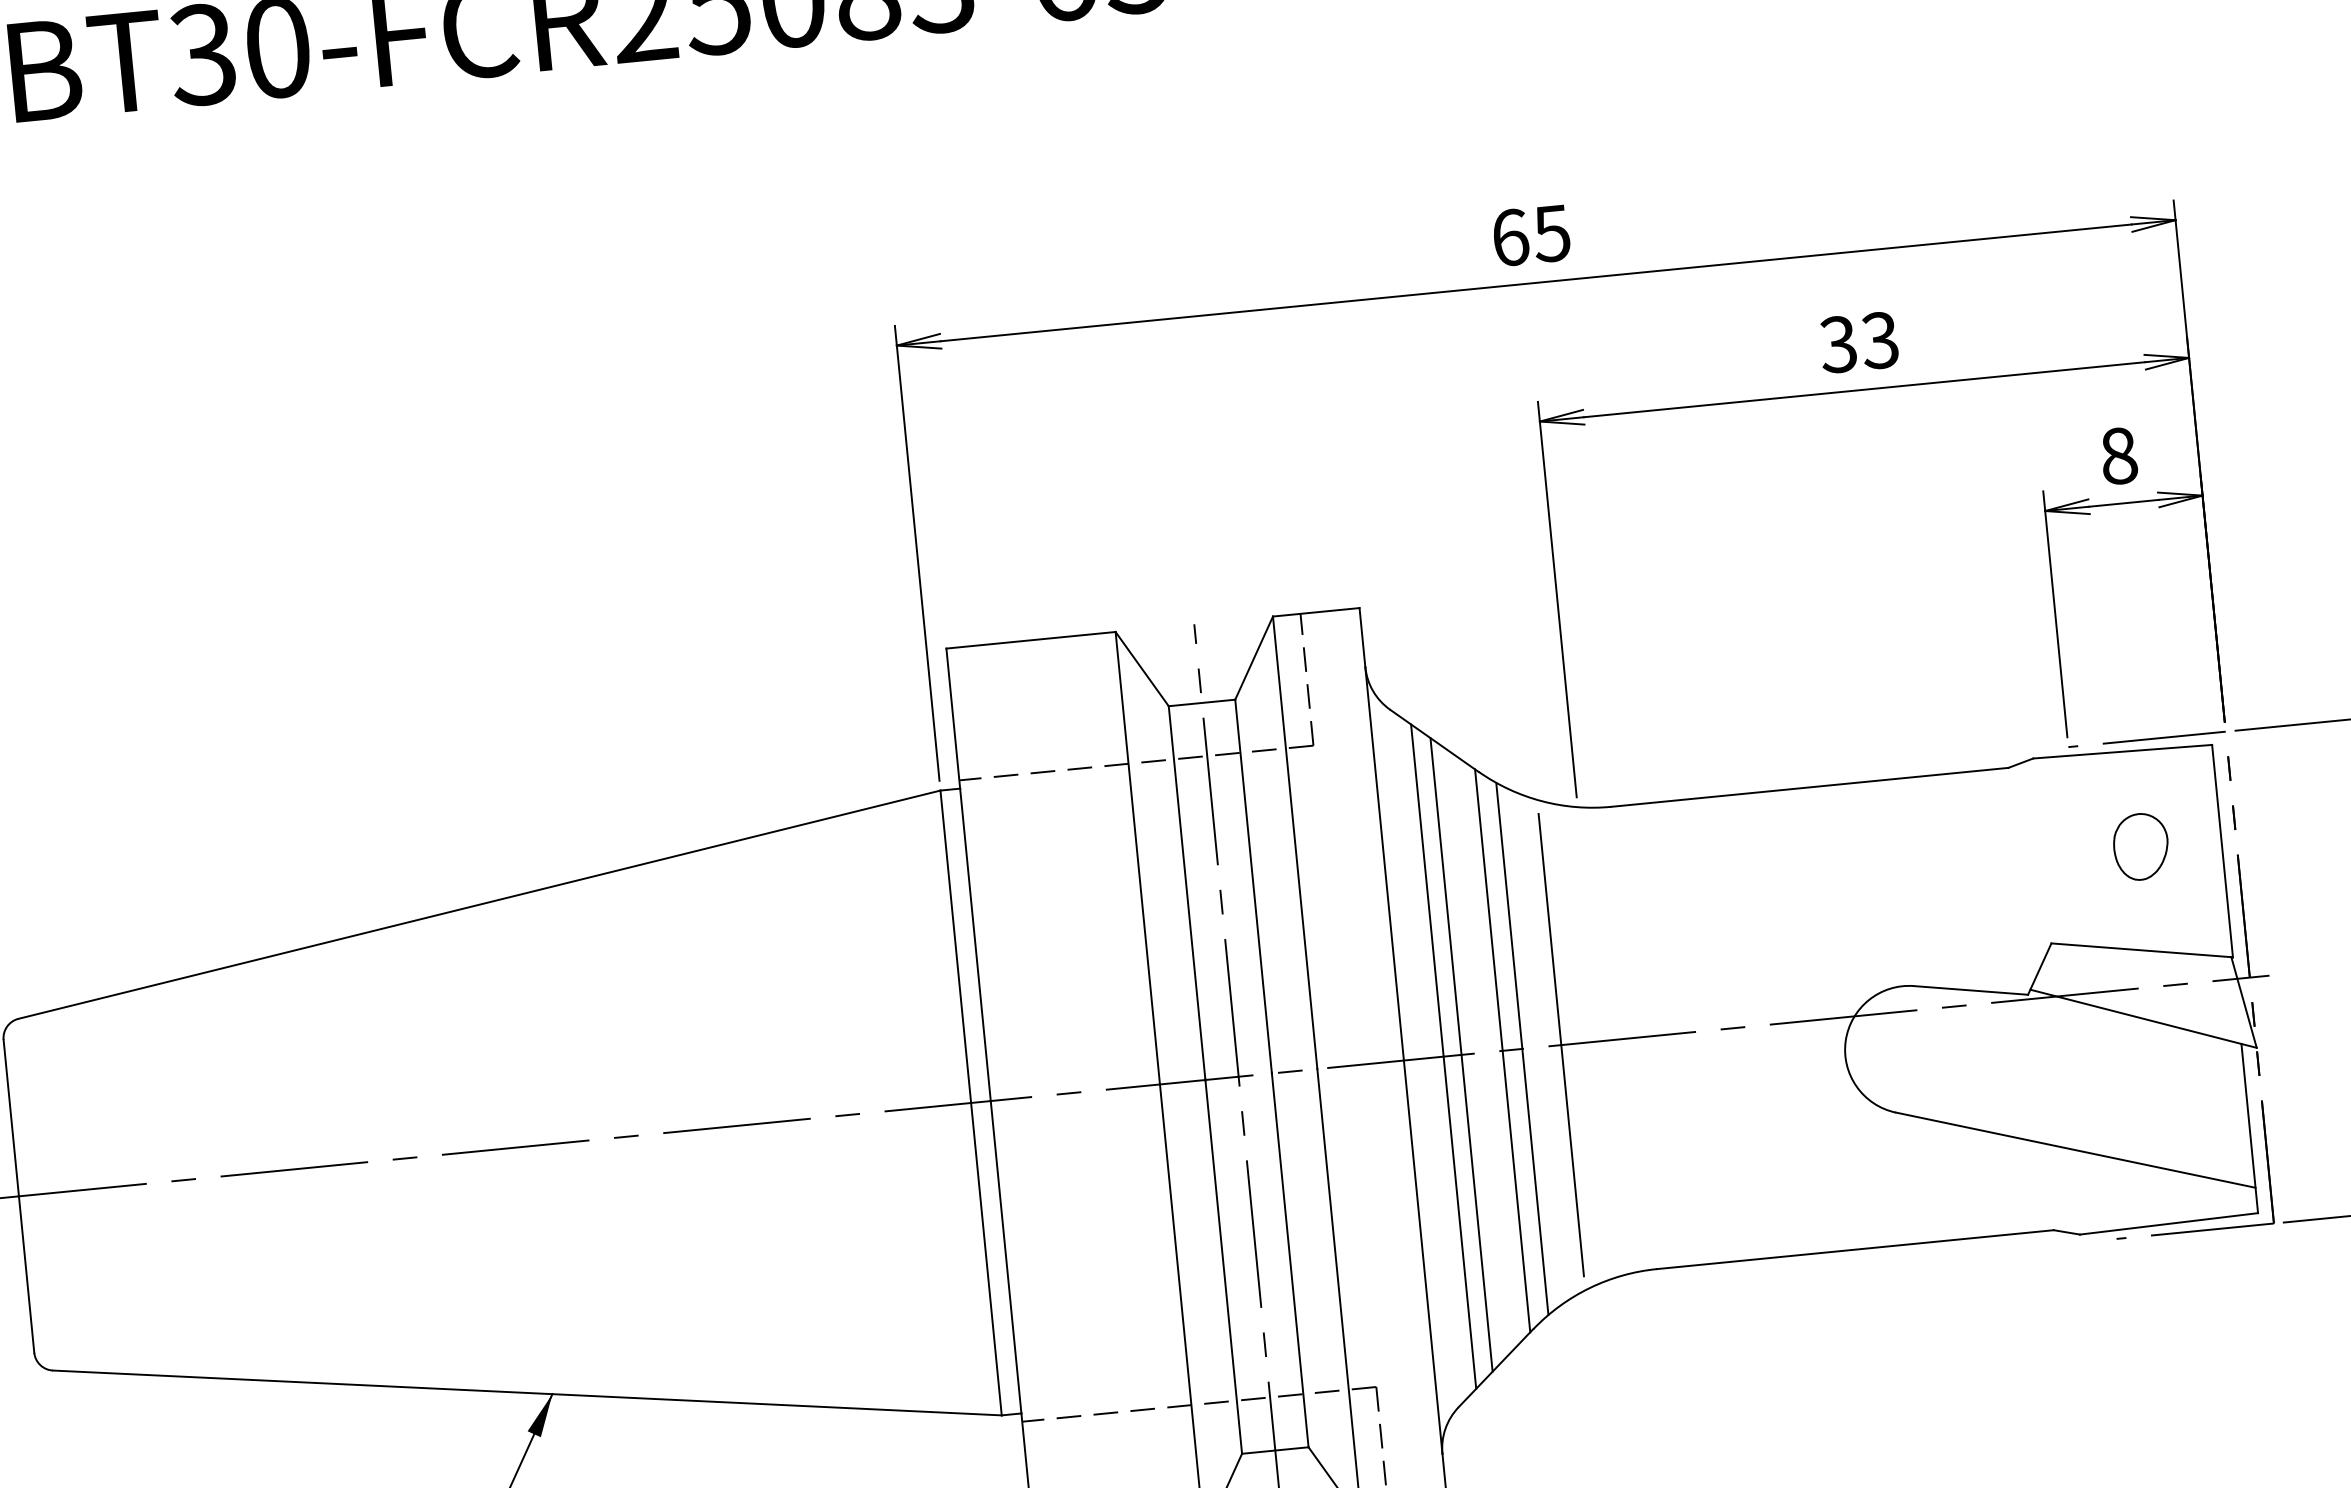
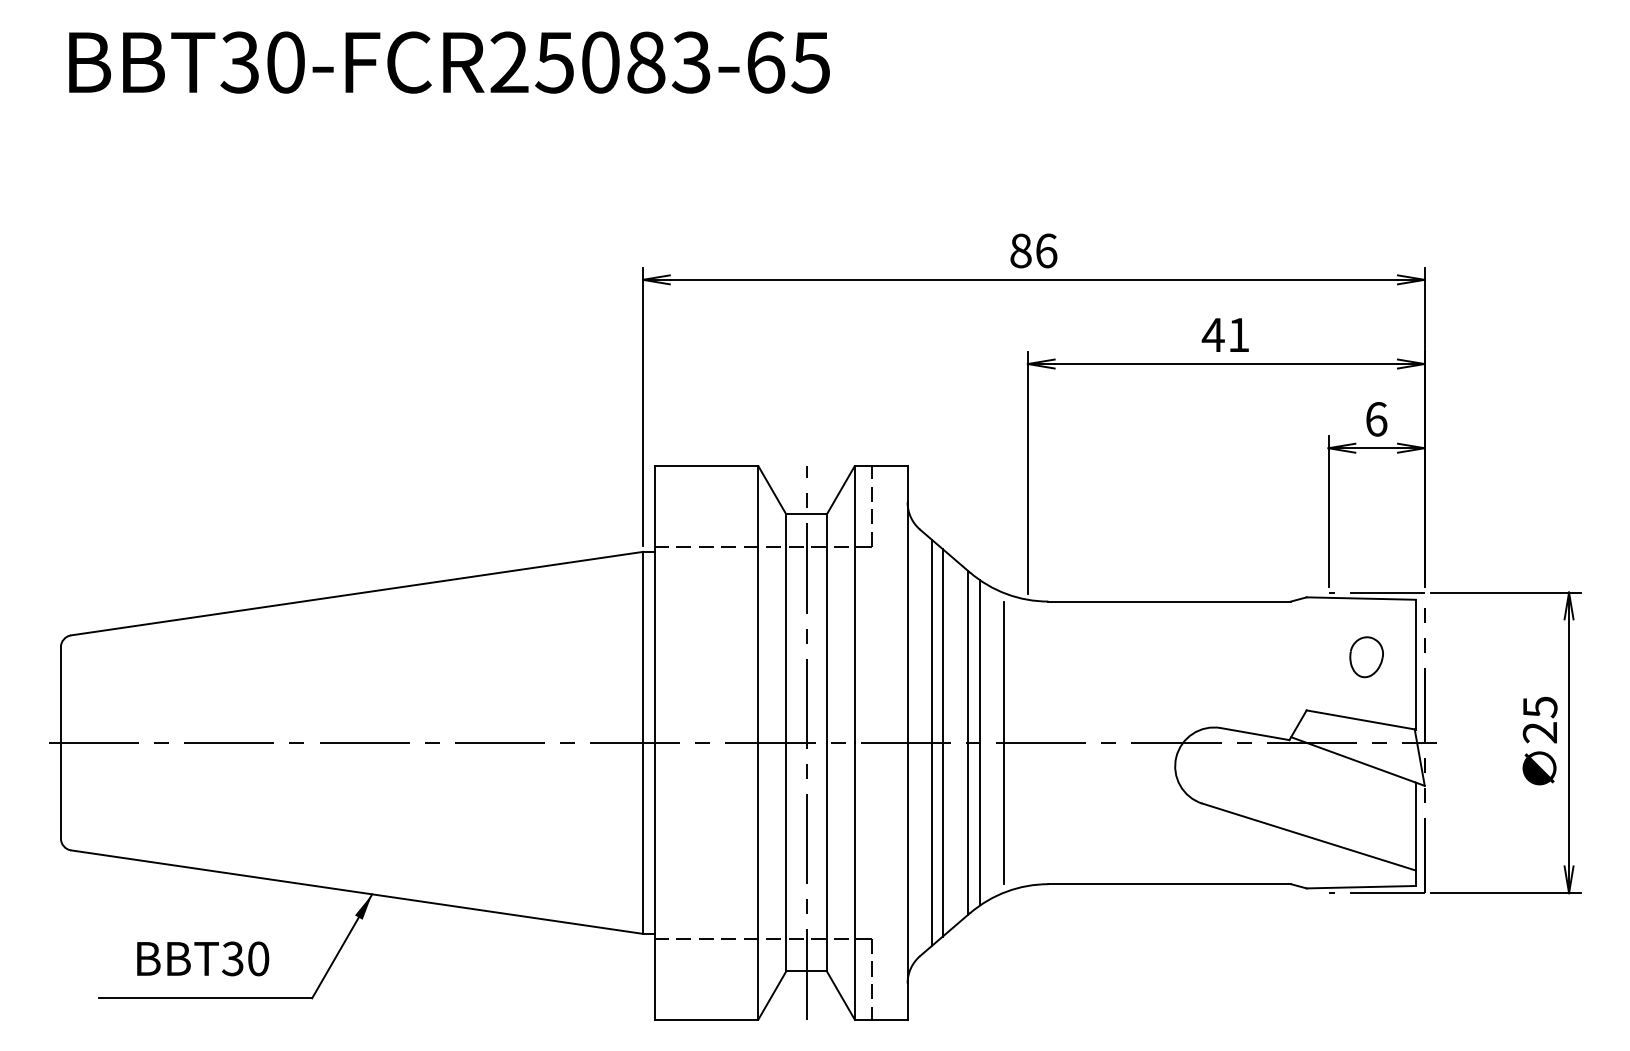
text: (1530, 234) -> (1033, 250), 65 -> 86
text: (1858, 341) -> (1225, 334), 33 -> 41
text: (2119, 456) -> (1376, 419), 8 -> 6

